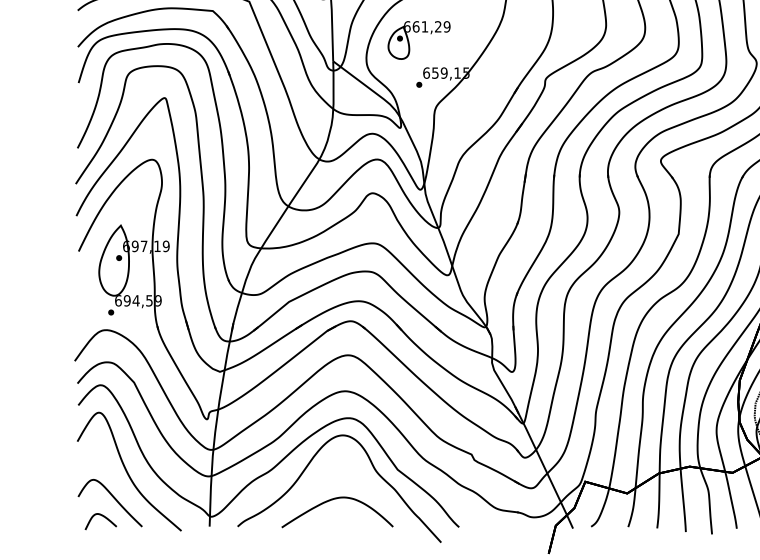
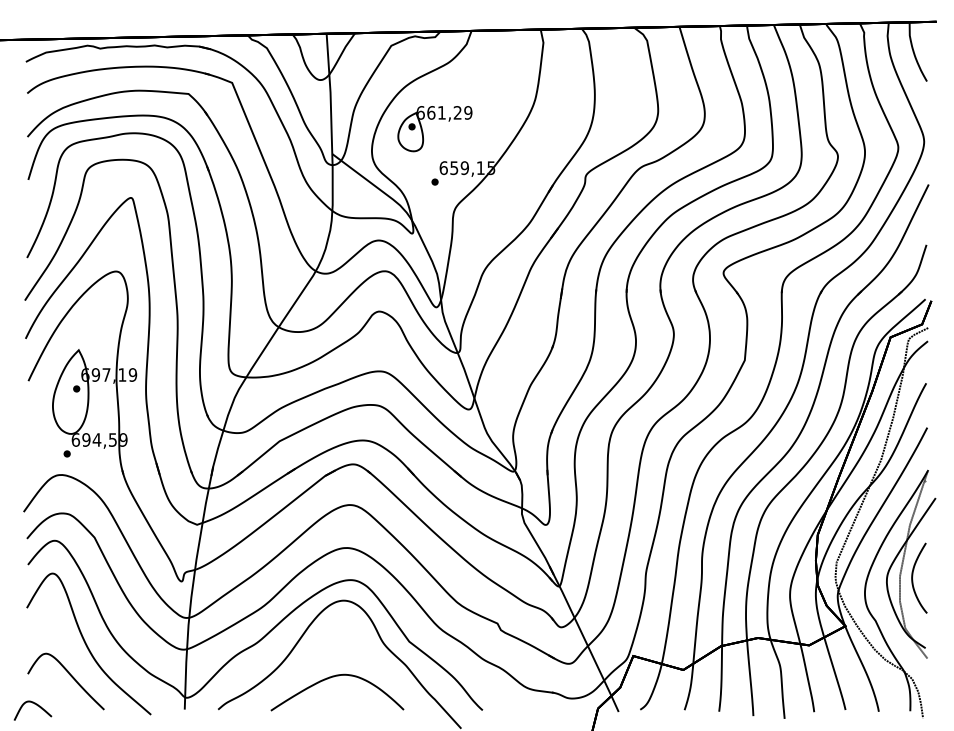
part: (102, 516) -> (34, 704), moved

